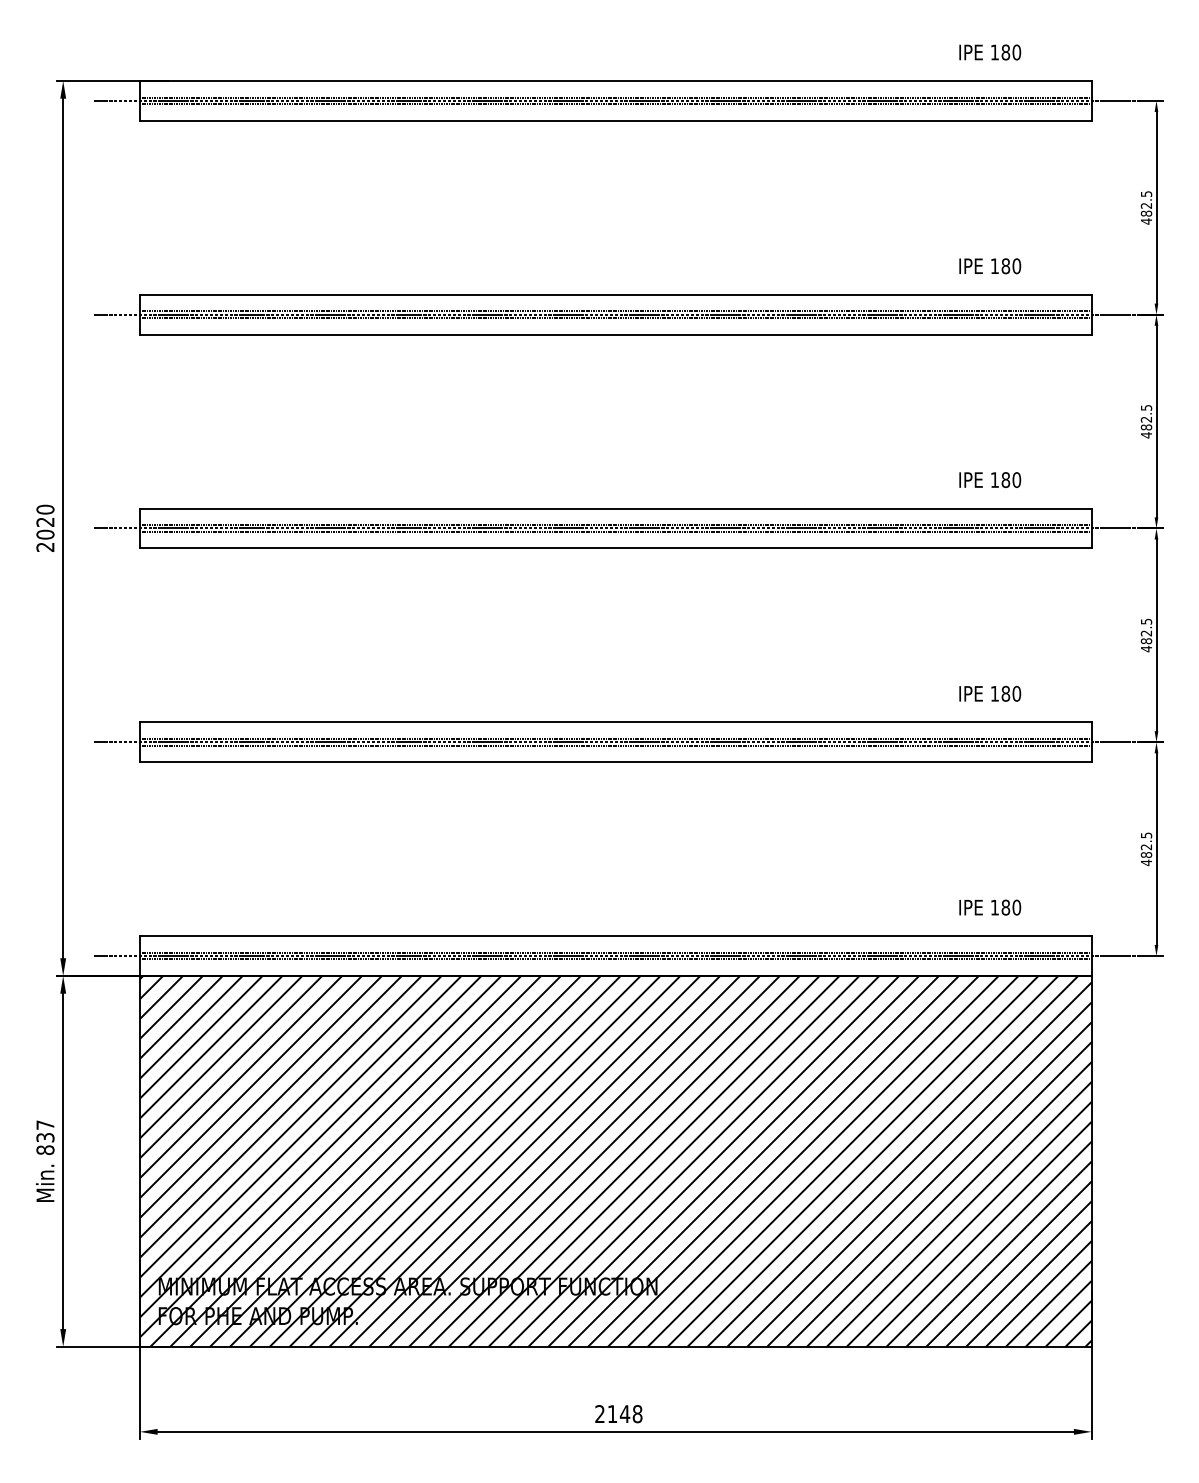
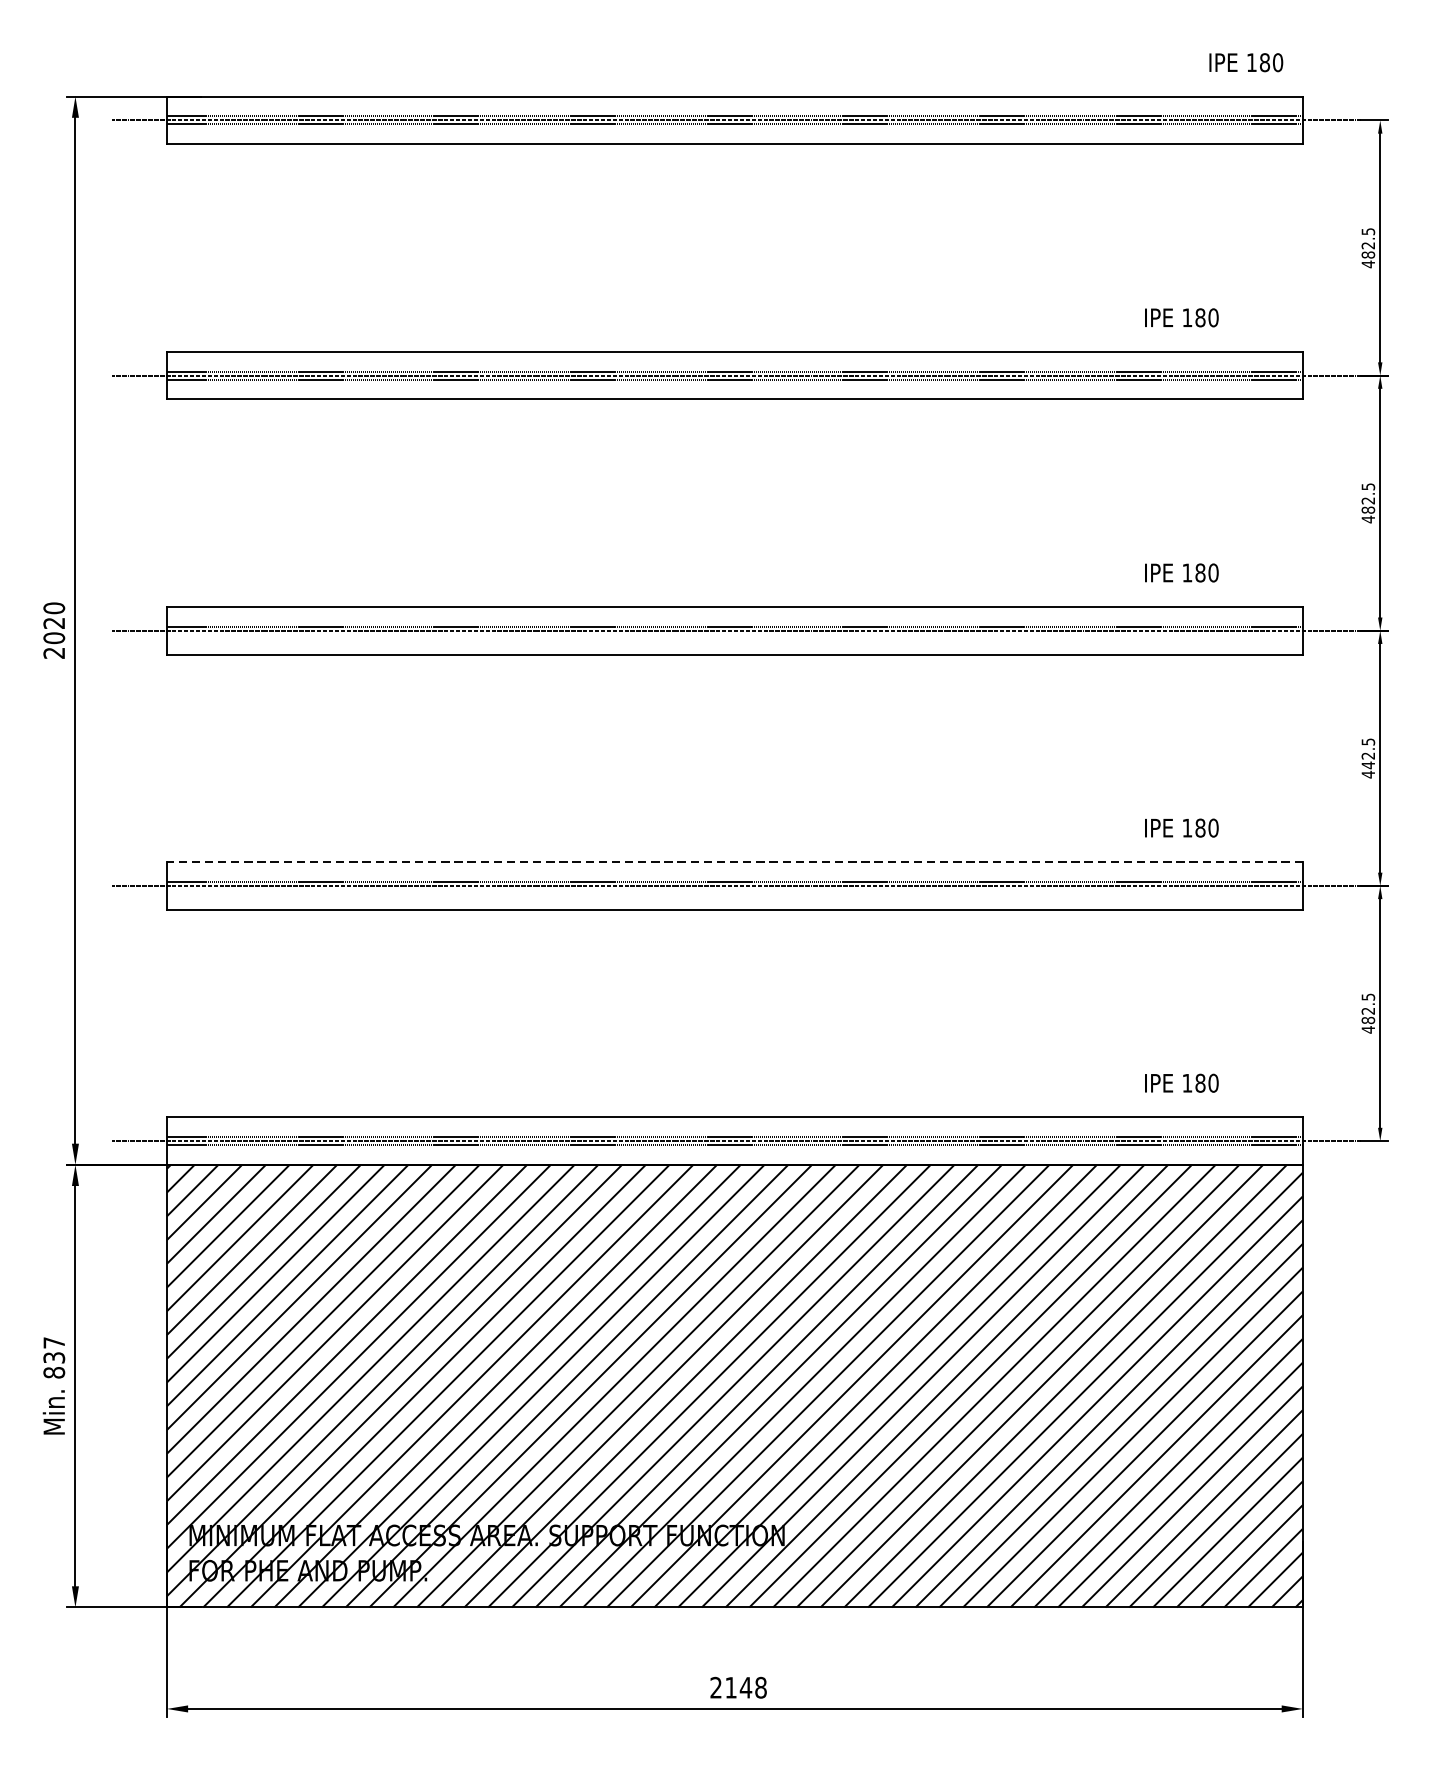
text: (990, 52) -> (1246, 62), moved
line: (615, 531) -> (734, 634), removed
text: (1146, 641) -> (1368, 765), 482.5 -> 442.5
line: (615, 722) -> (734, 862), solid -> dashed
line: (615, 745) -> (734, 889), removed

